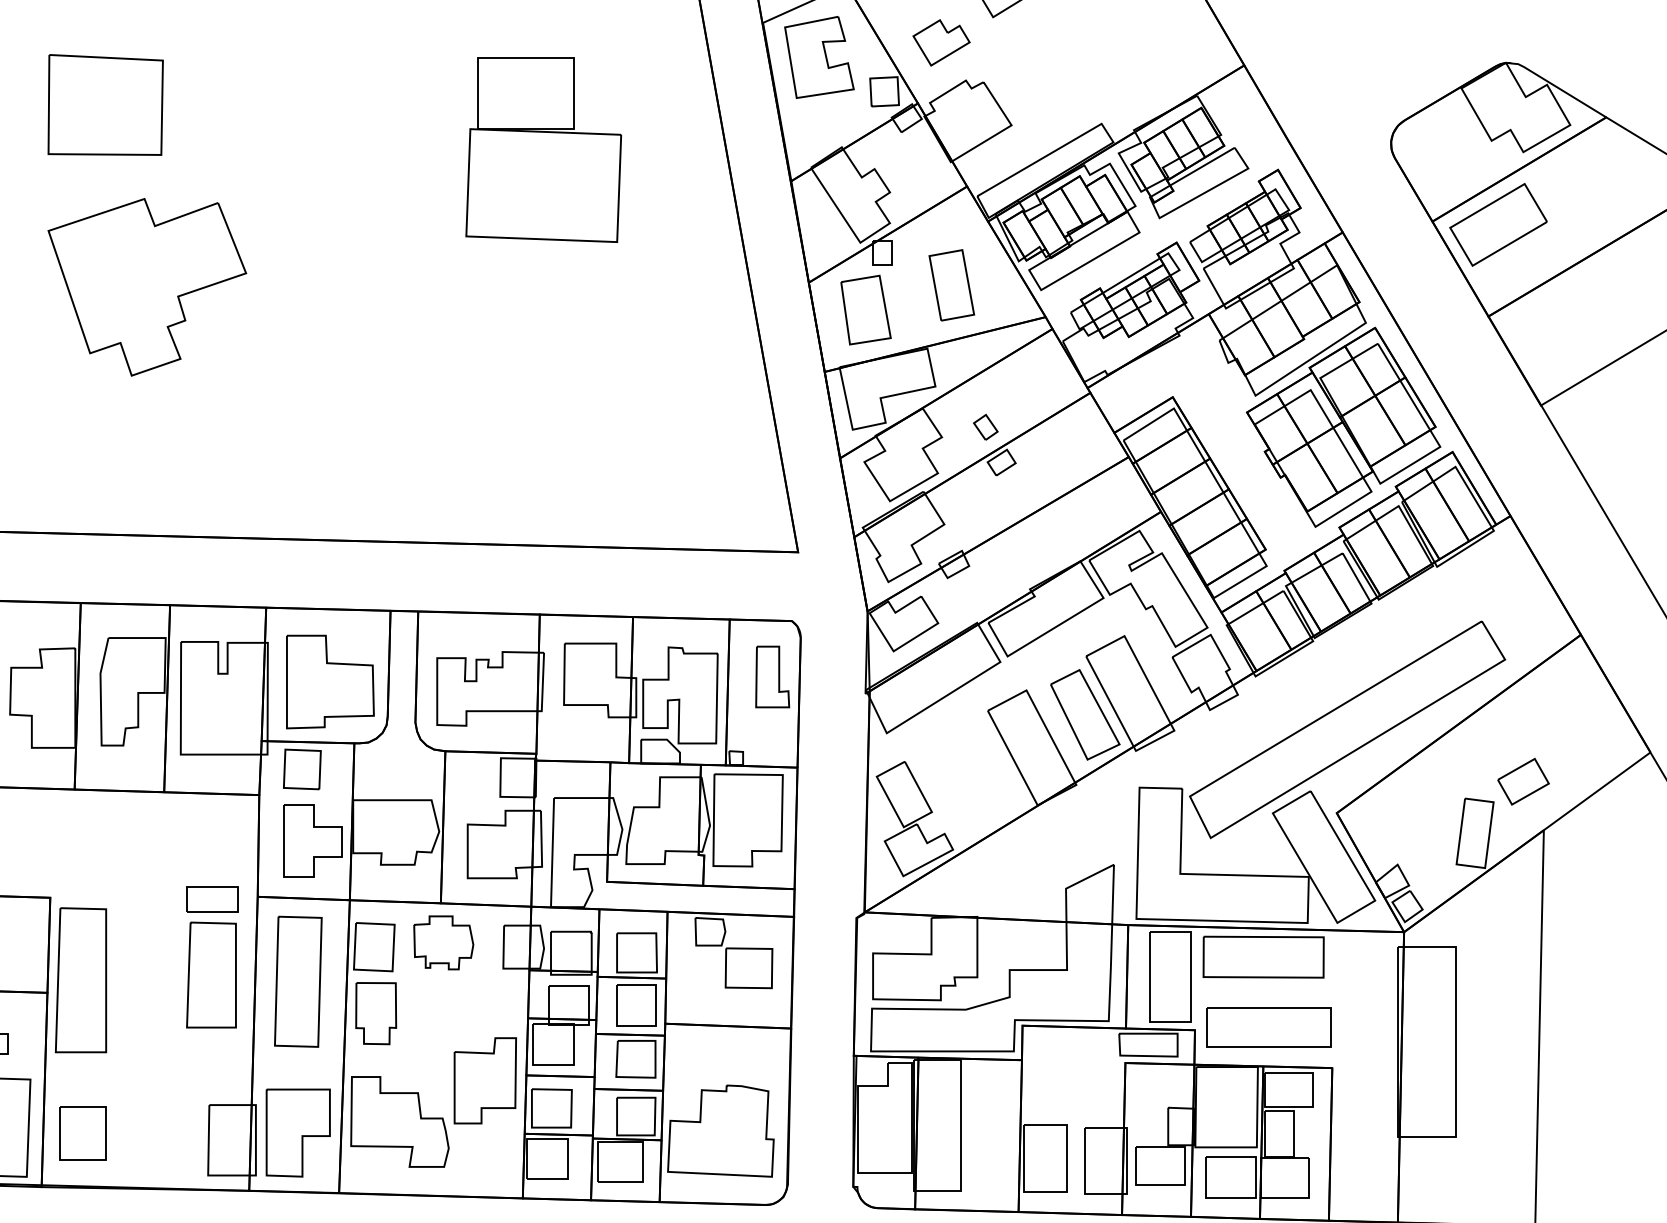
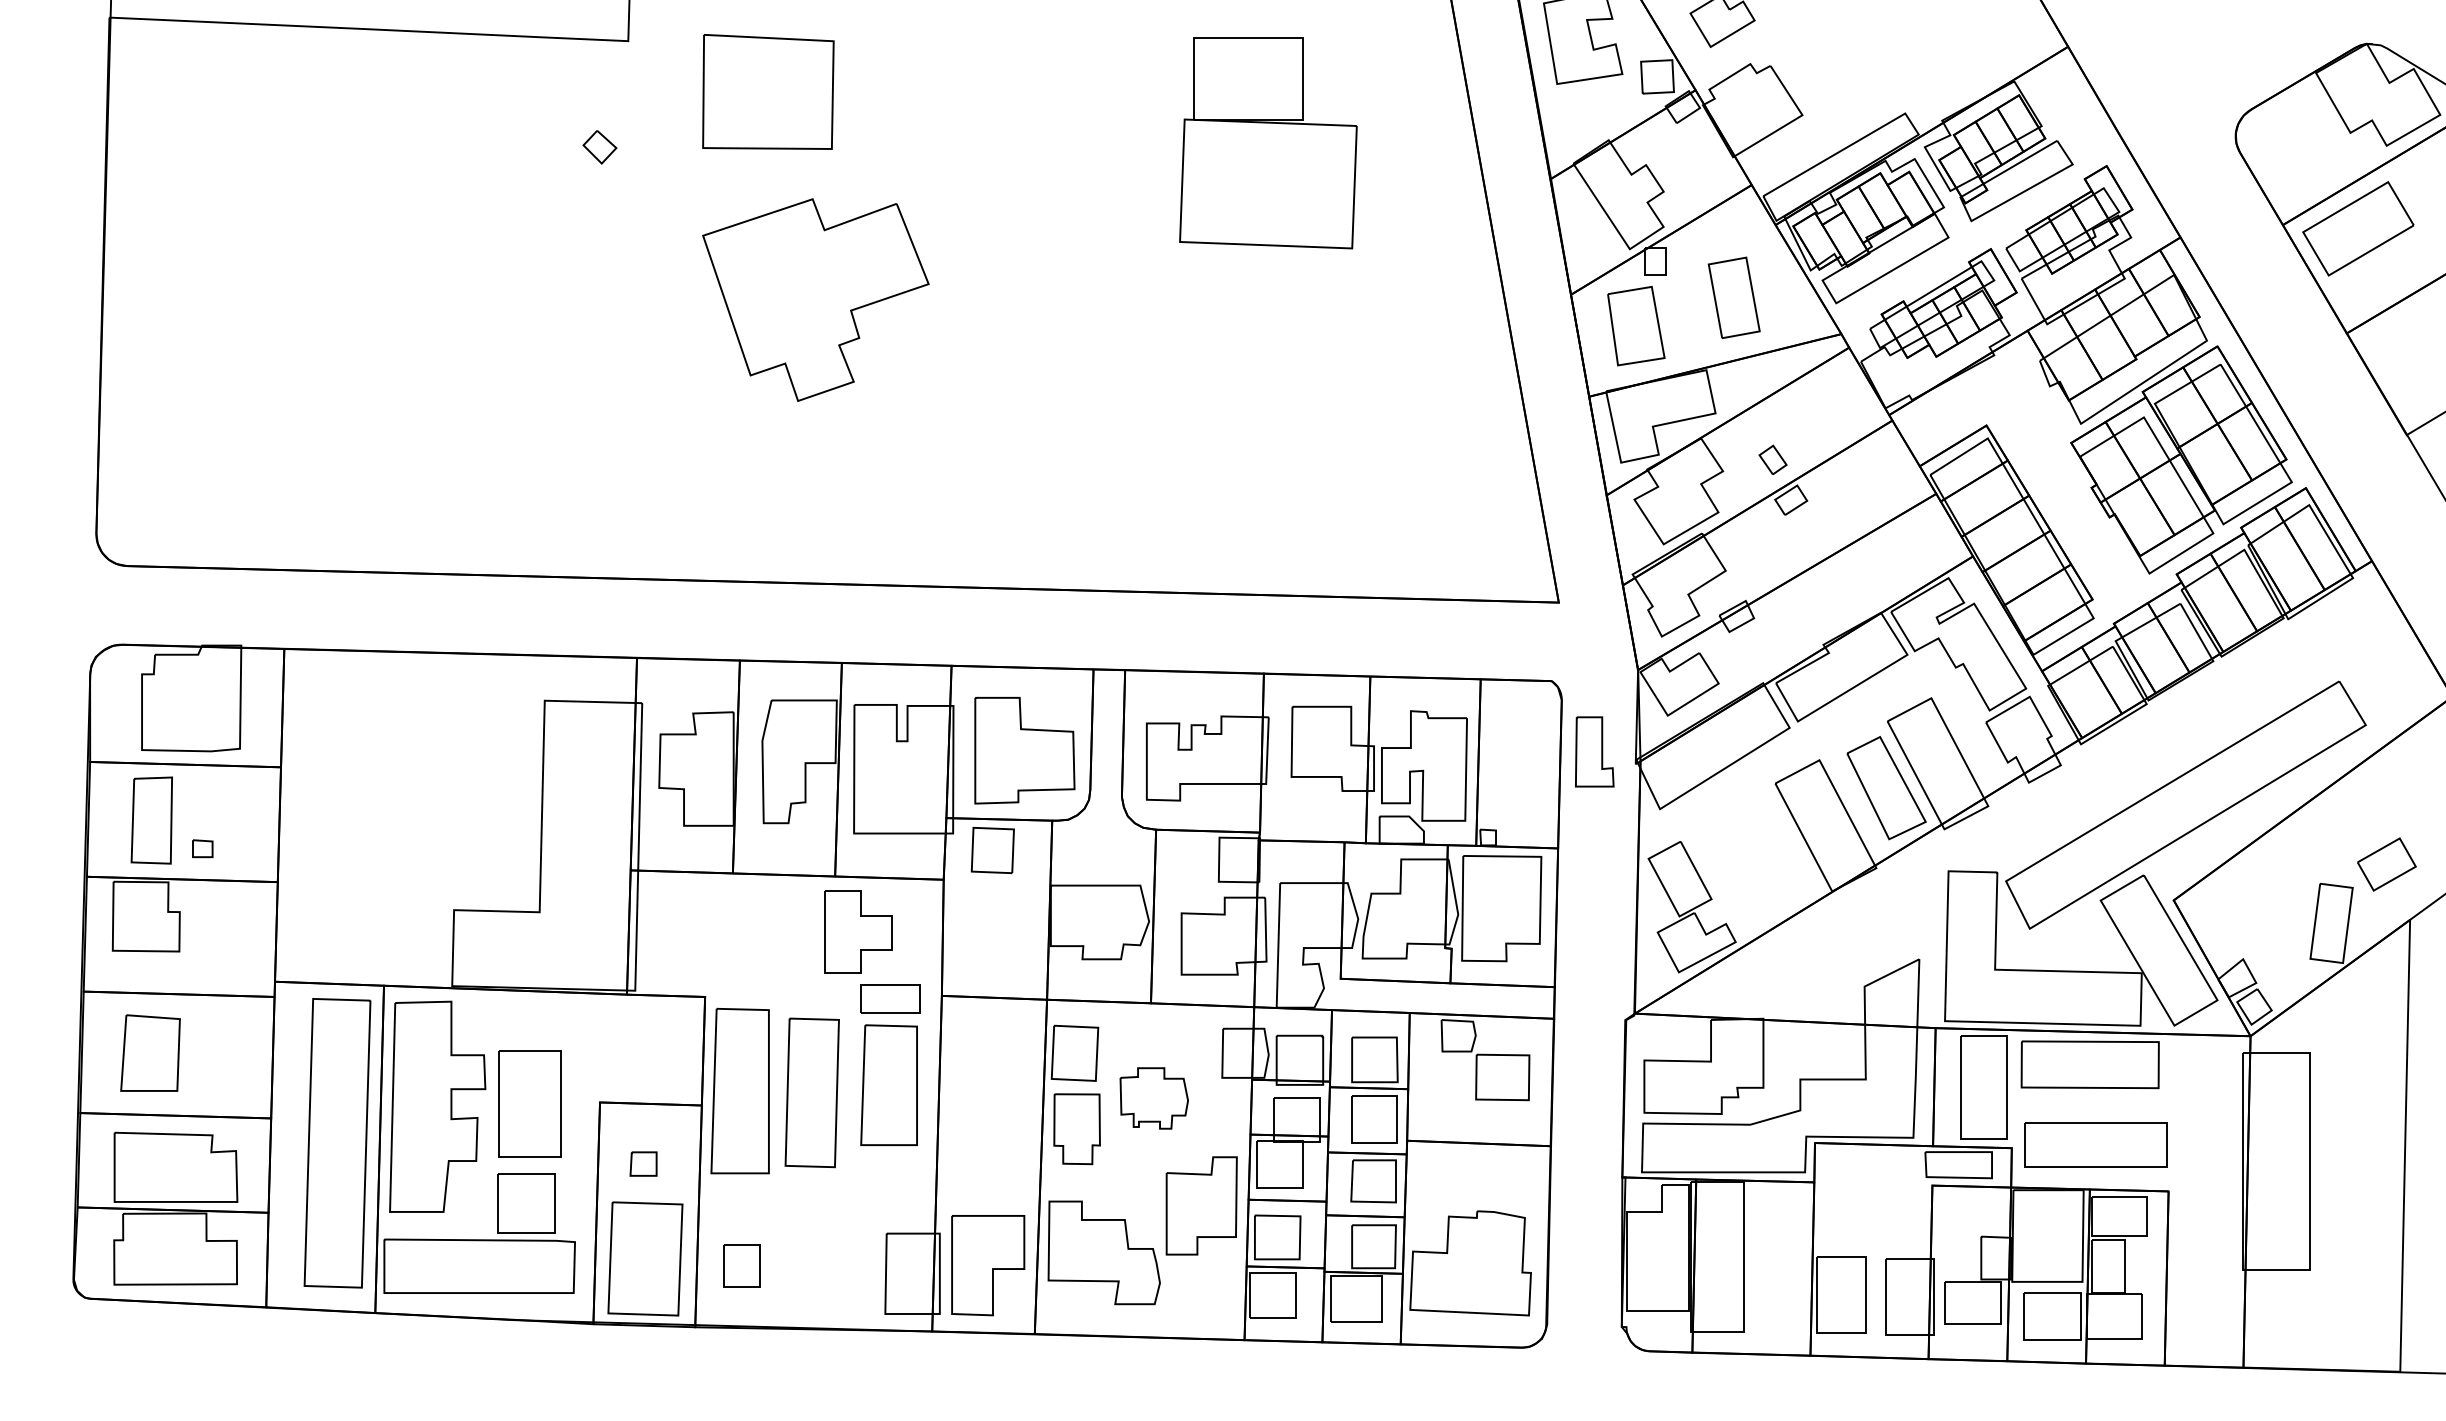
part: (772, 676) -> (1594, 751), moved
part: (312, 840) -> (858, 931), moved
part: (443, 942) -> (1153, 1098), moved
part: (297, 981) -> (811, 1092), moved
part: (82, 1133) -> (741, 1265), size x0.7

